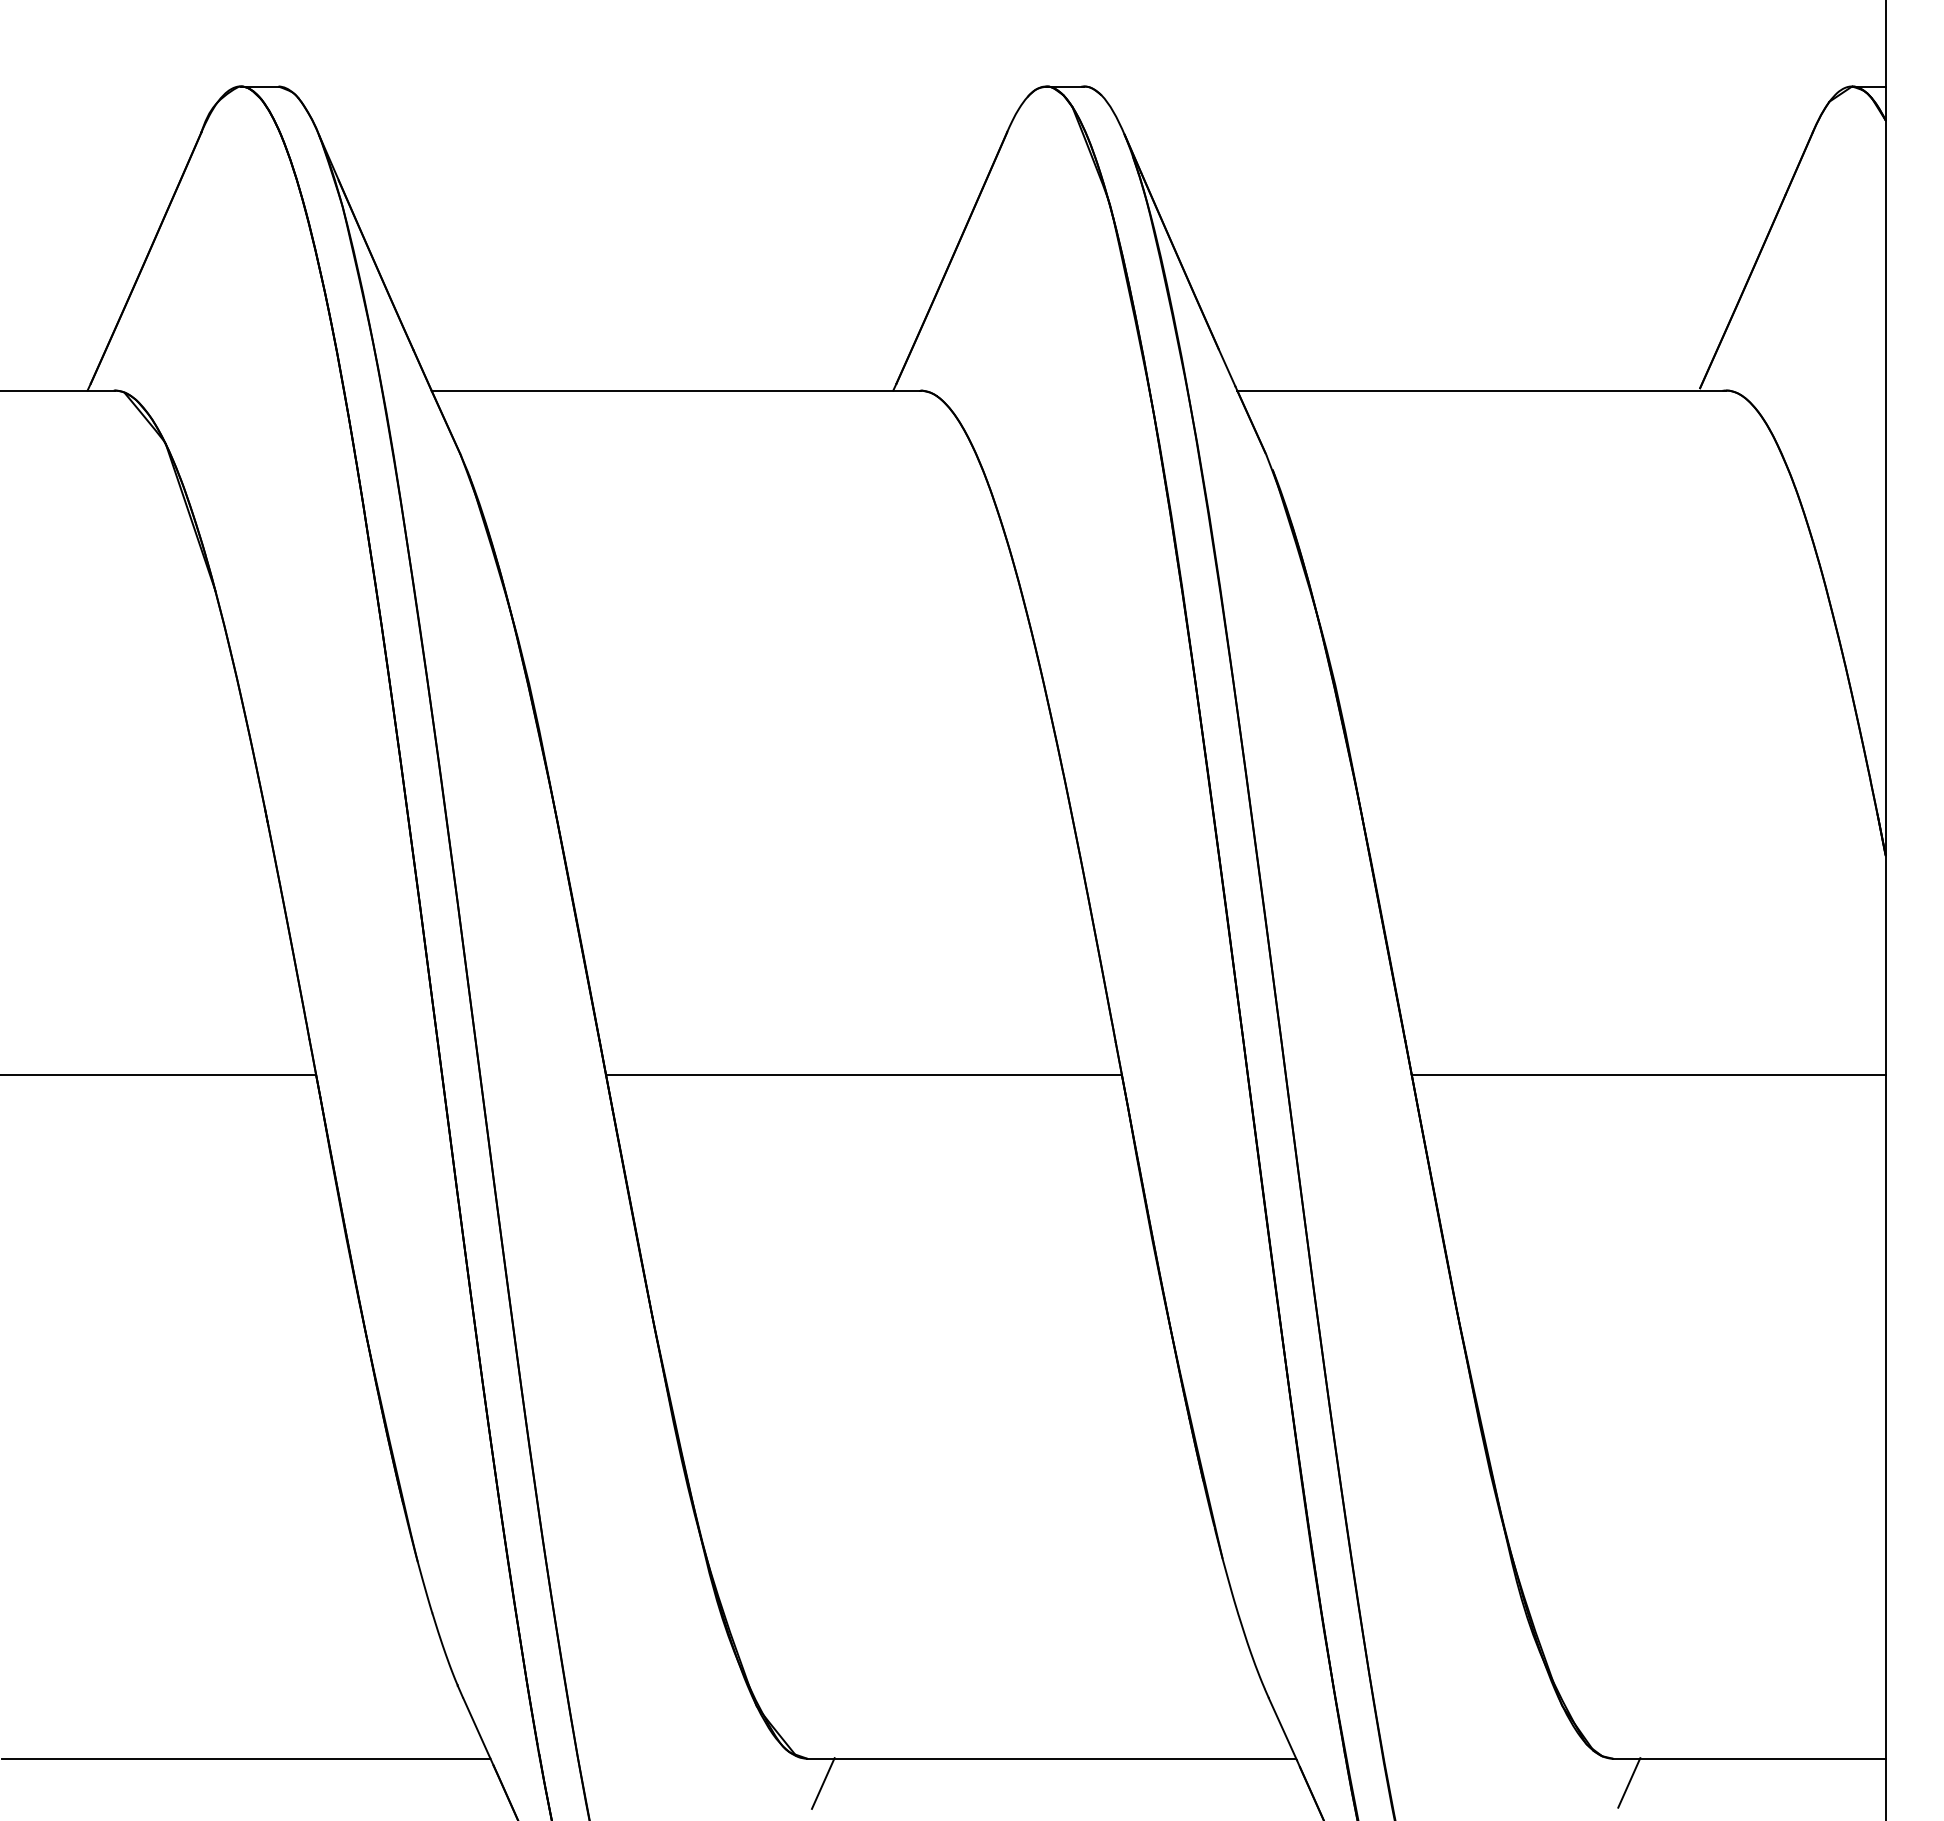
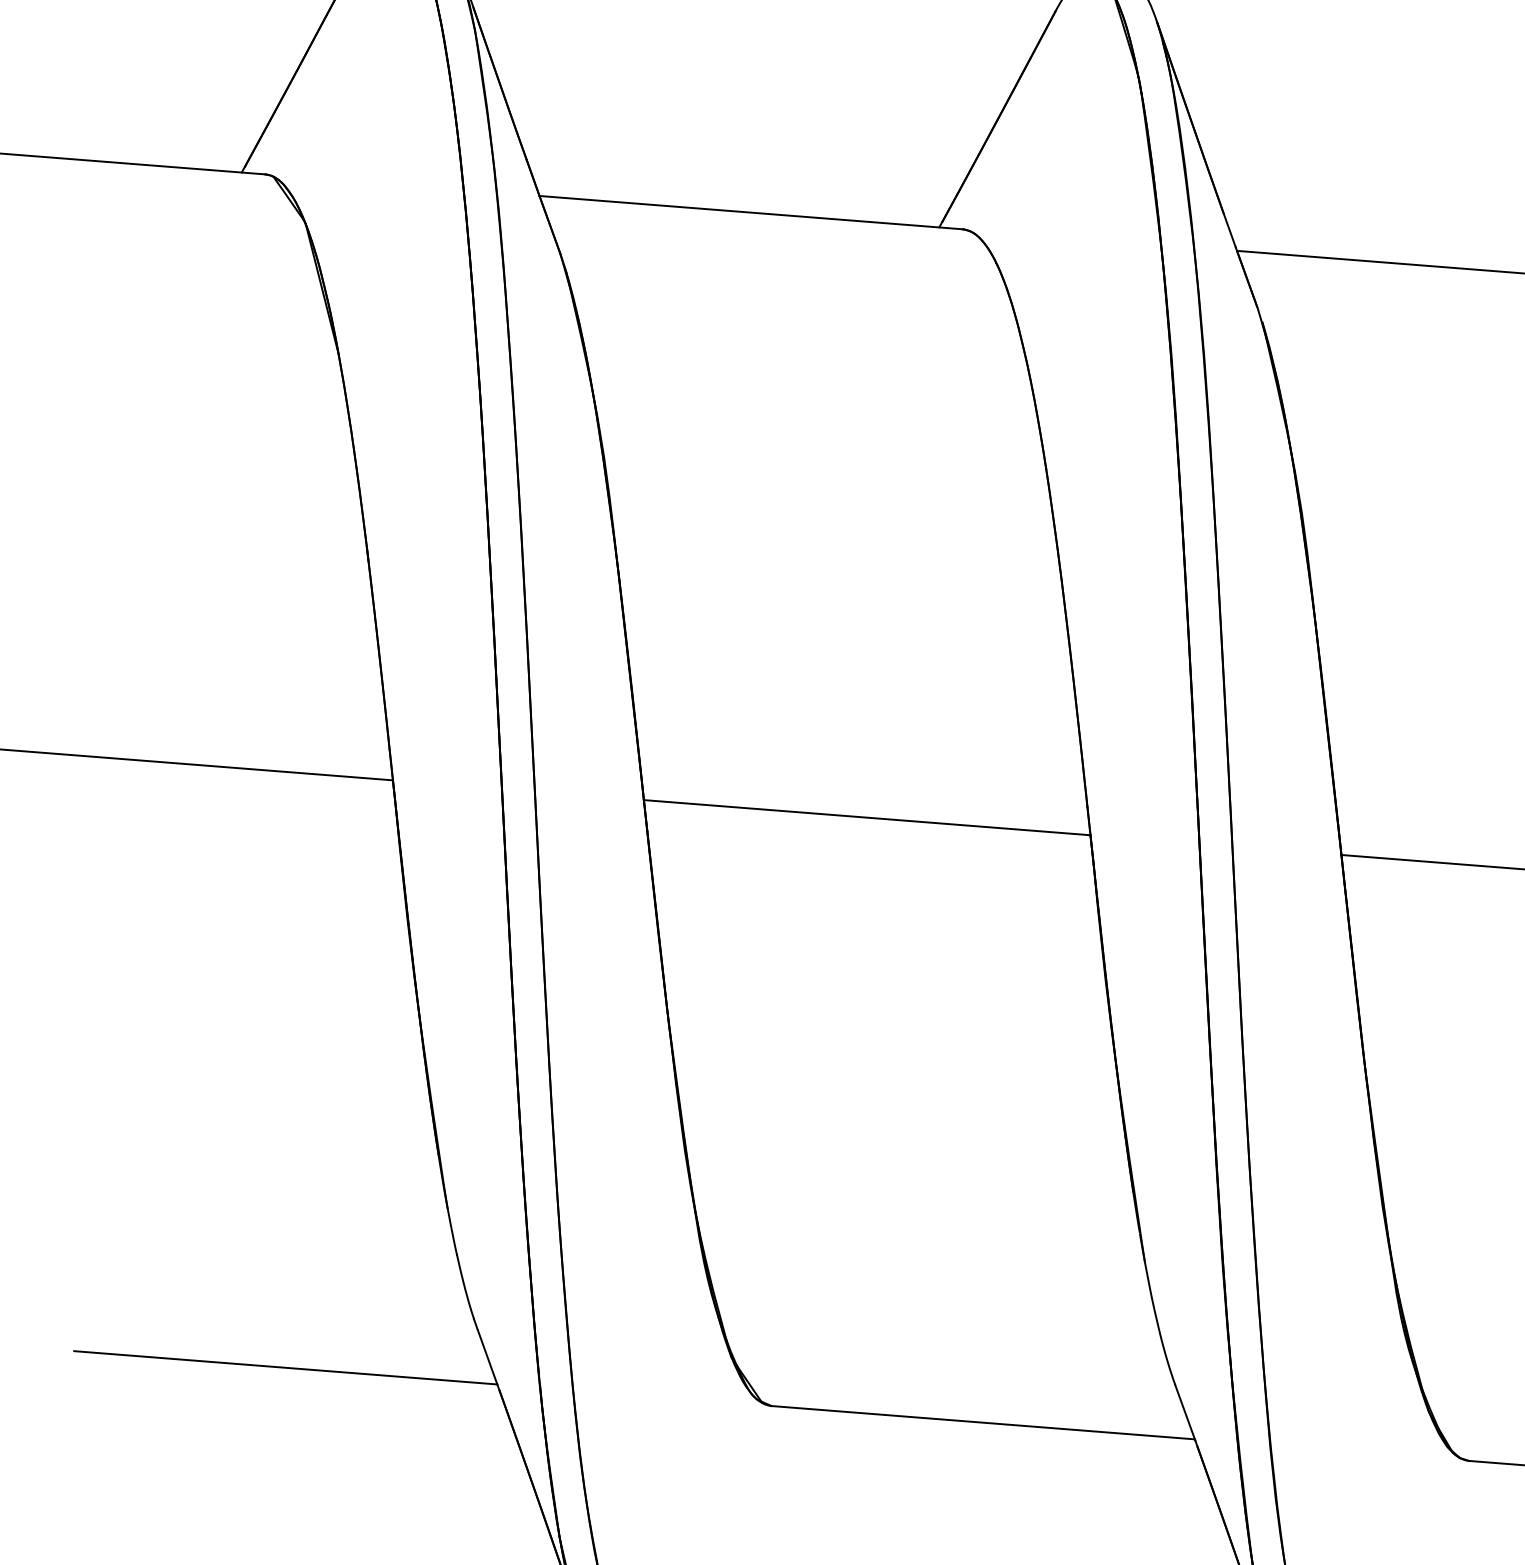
line: (1629, 1782) -> (1481, 1482), removed
line: (822, 1783) -> (783, 1428), removed

